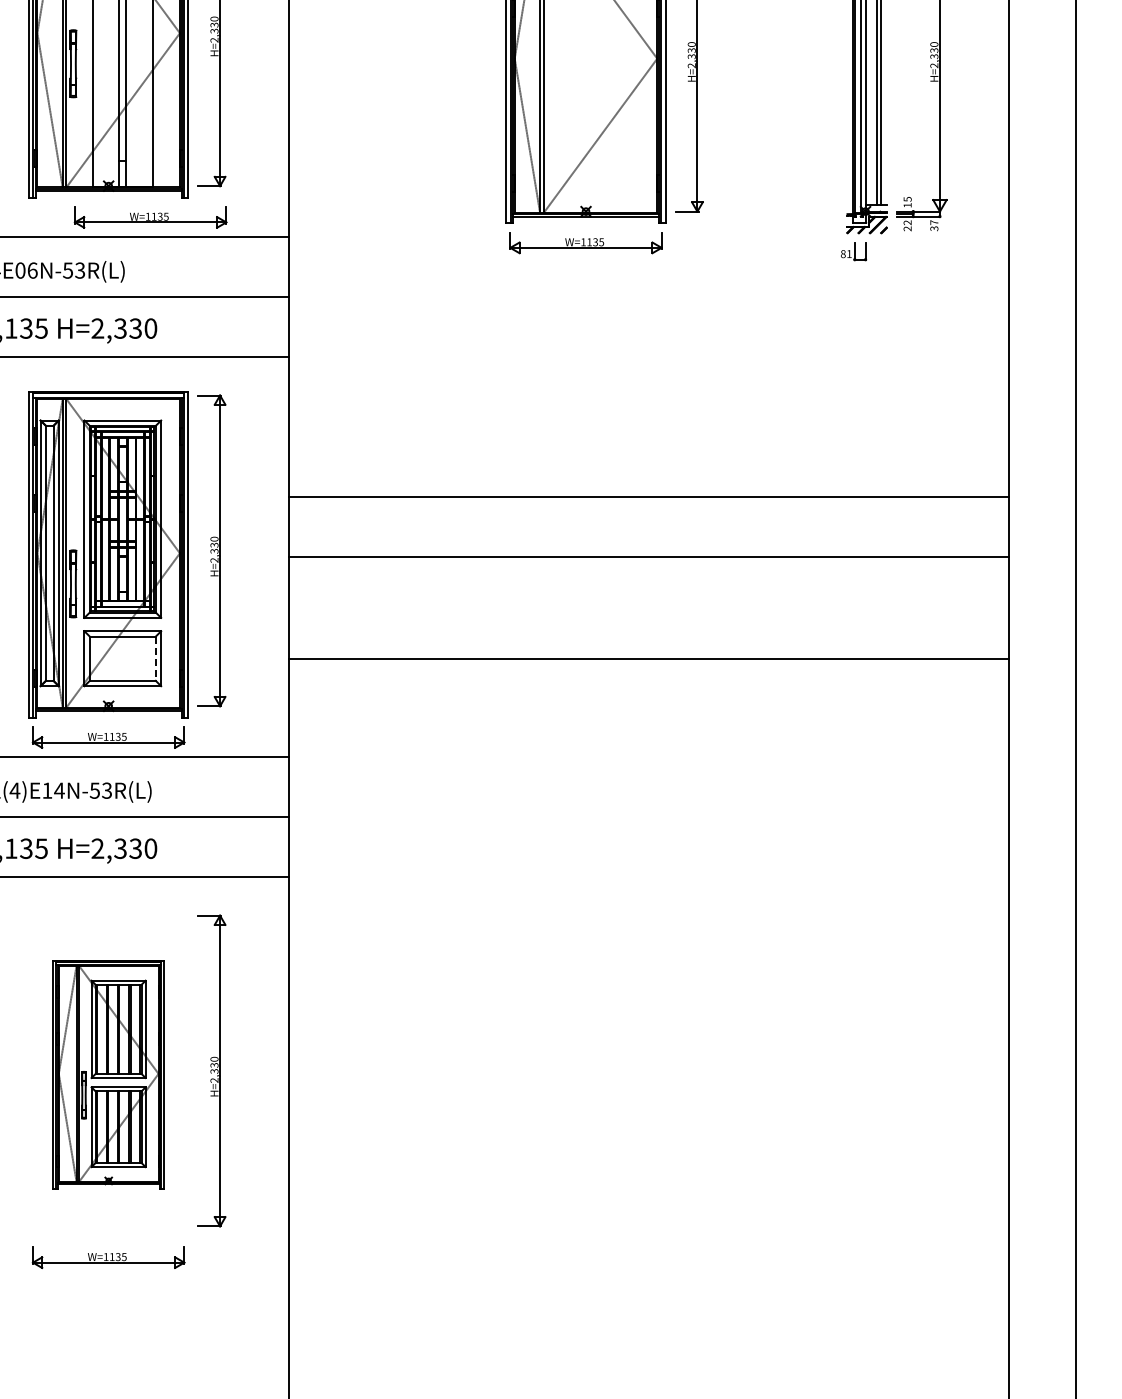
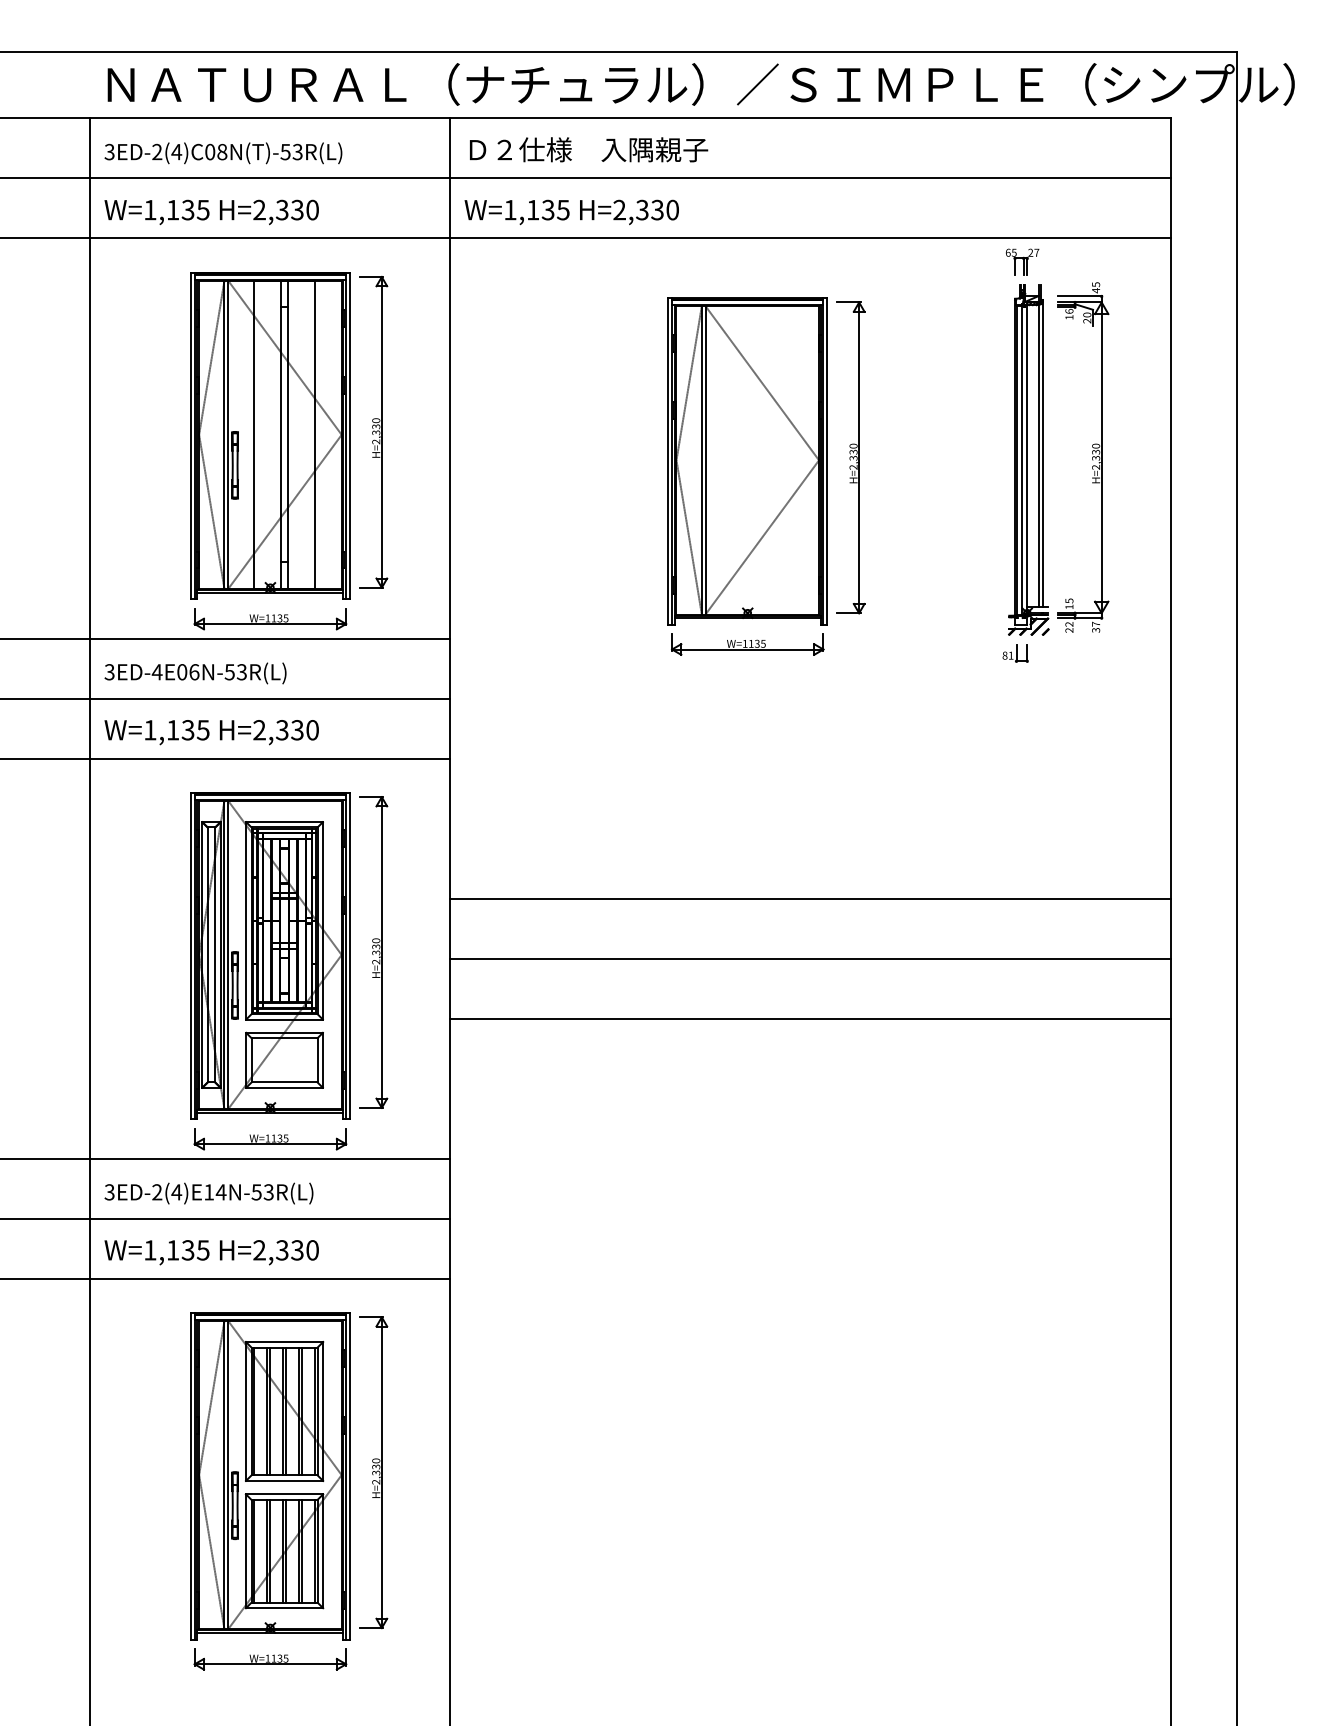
part: (150, 217) -> (270, 619), moved
line: (155, 658) -> (317, 1060), dashed -> solid
line: (648, 658) -> (810, 1018), moved
part: (108, 1074) -> (270, 1476), size x1.43

